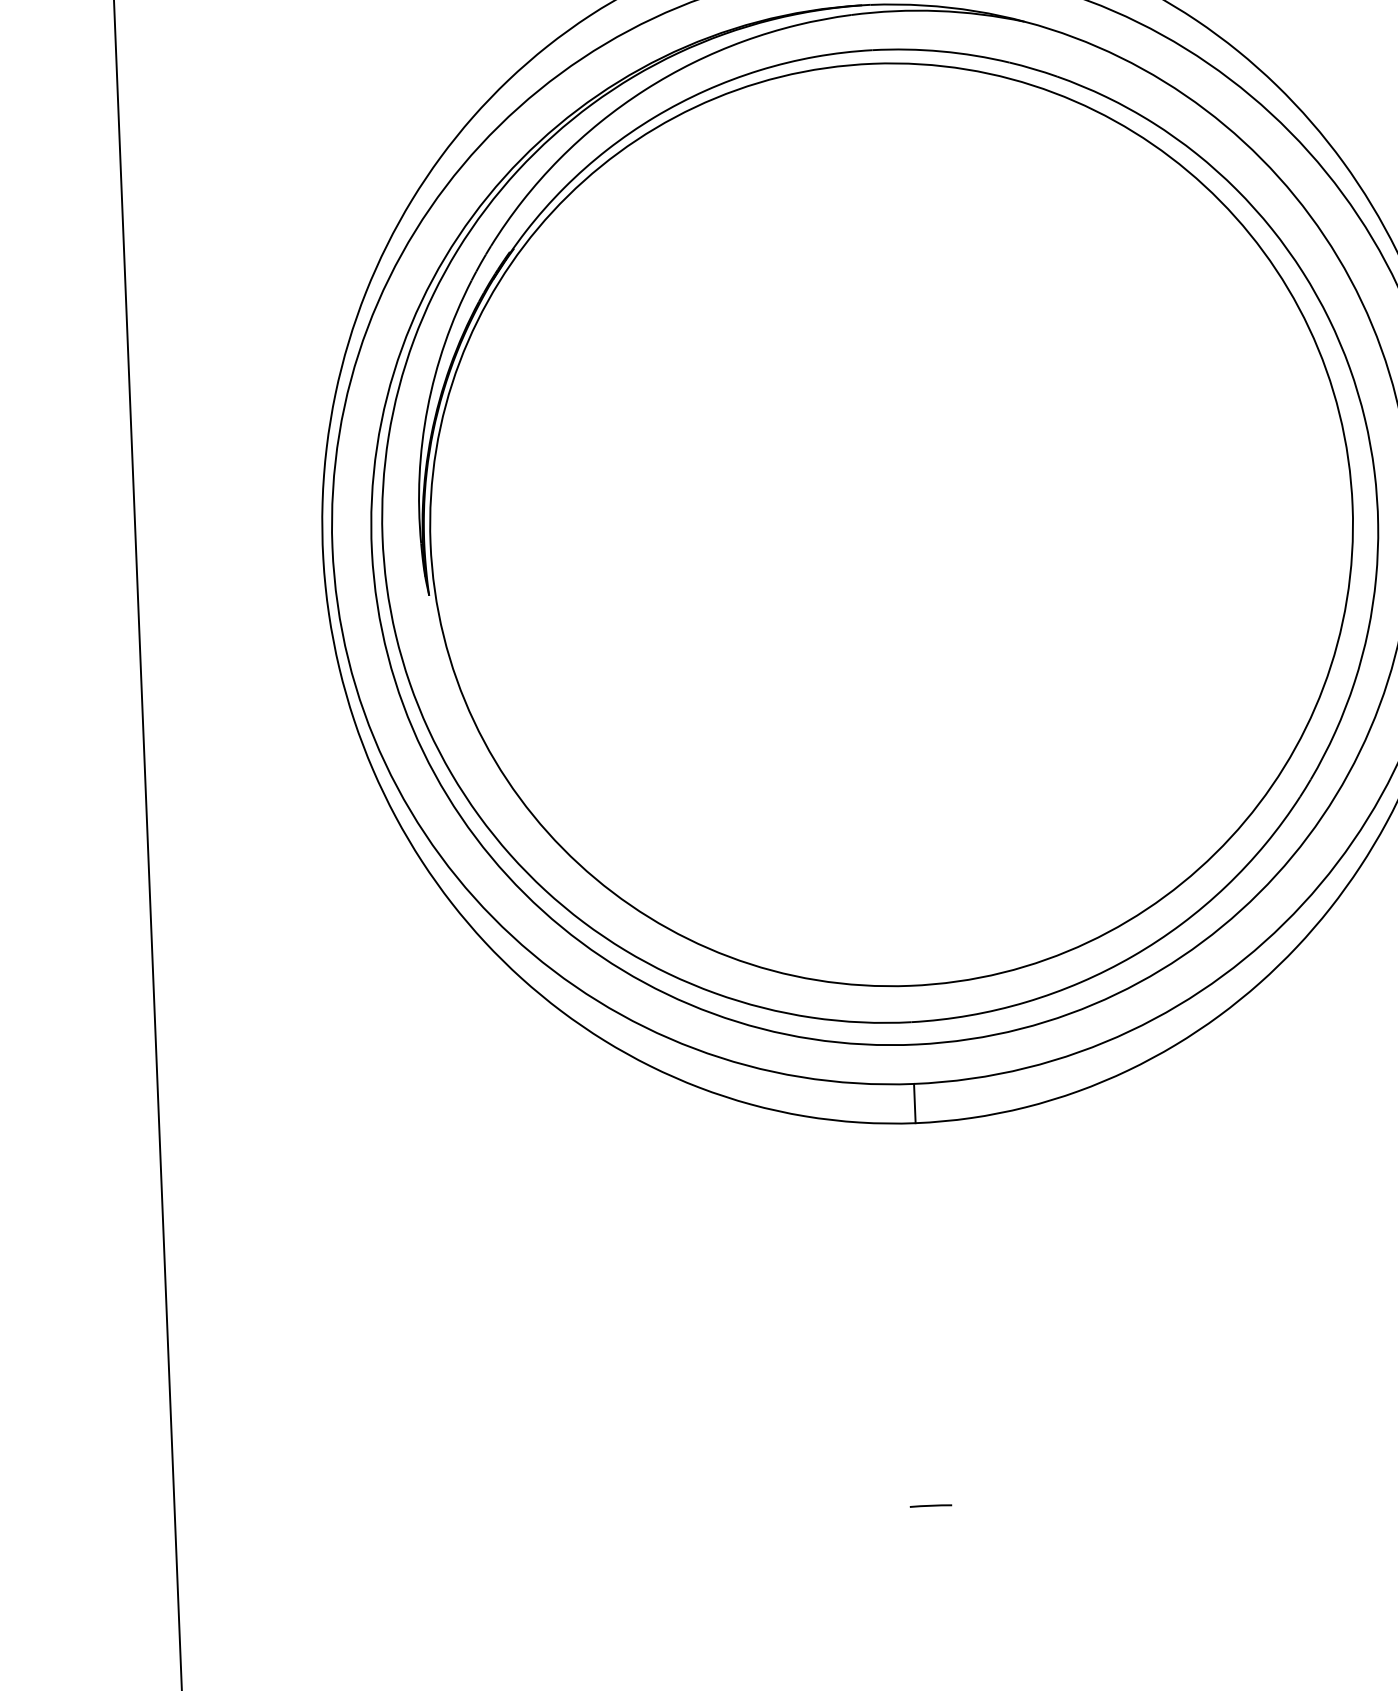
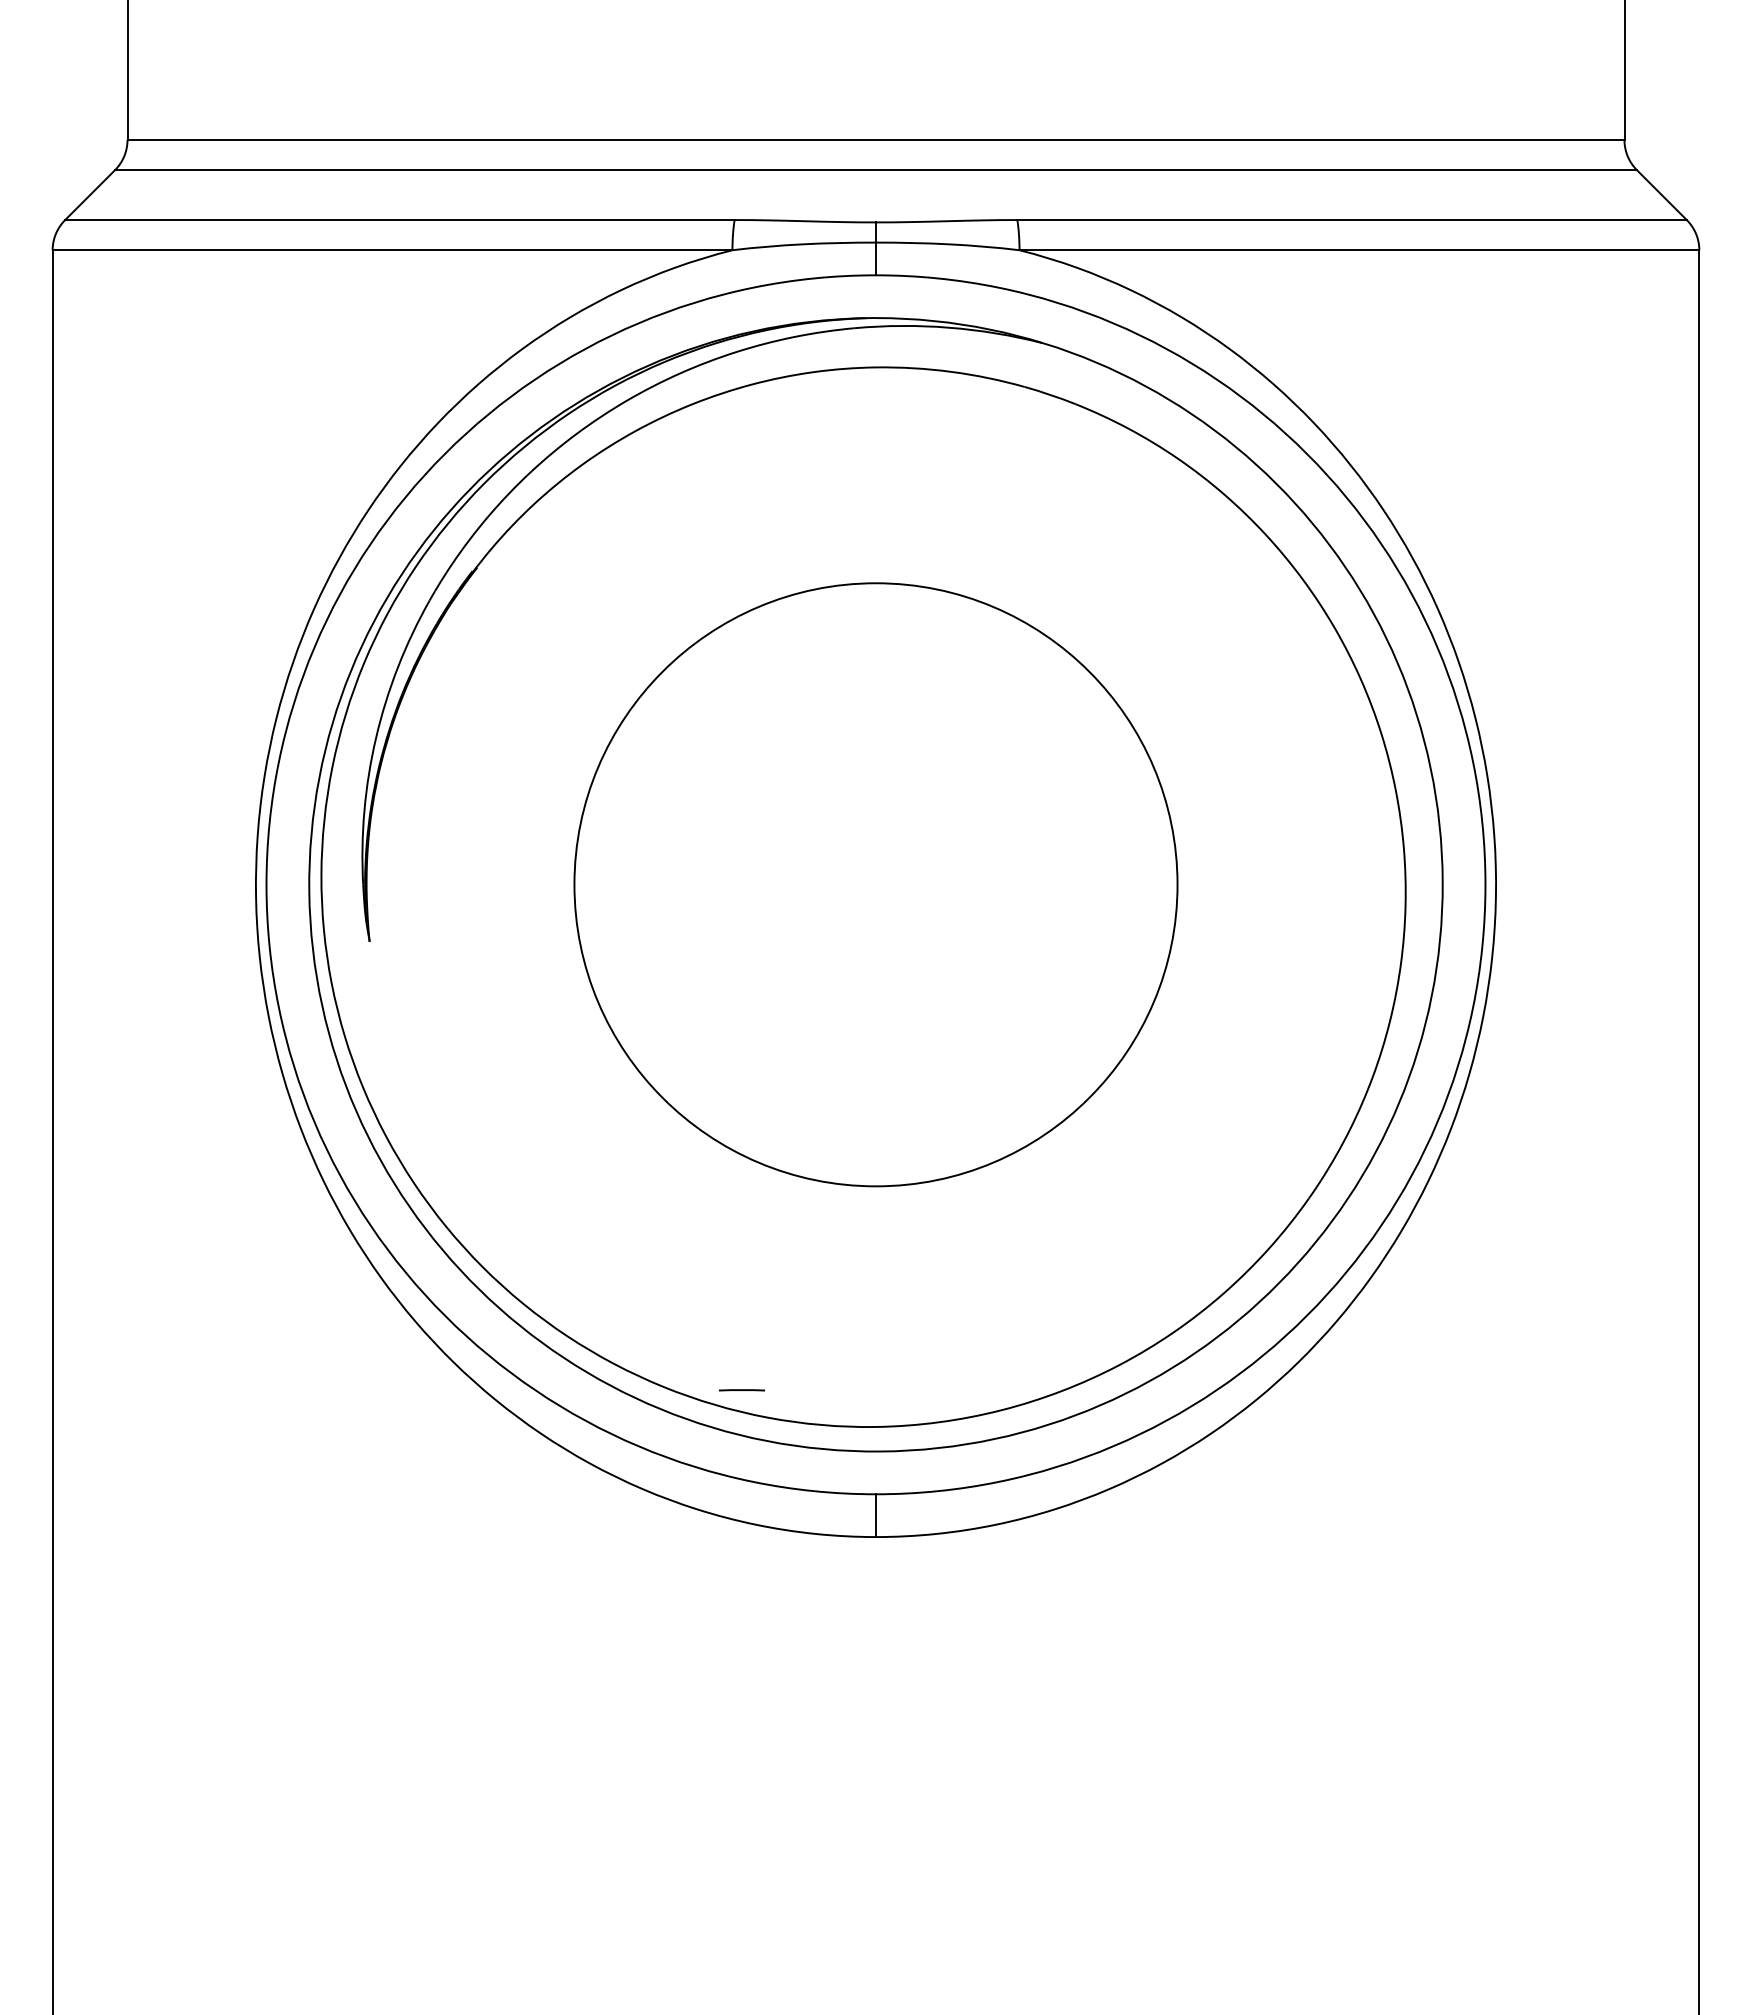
circle: (891, 524) -> (875, 884), size x0.6
line: (930, 1506) -> (741, 1390), moved

